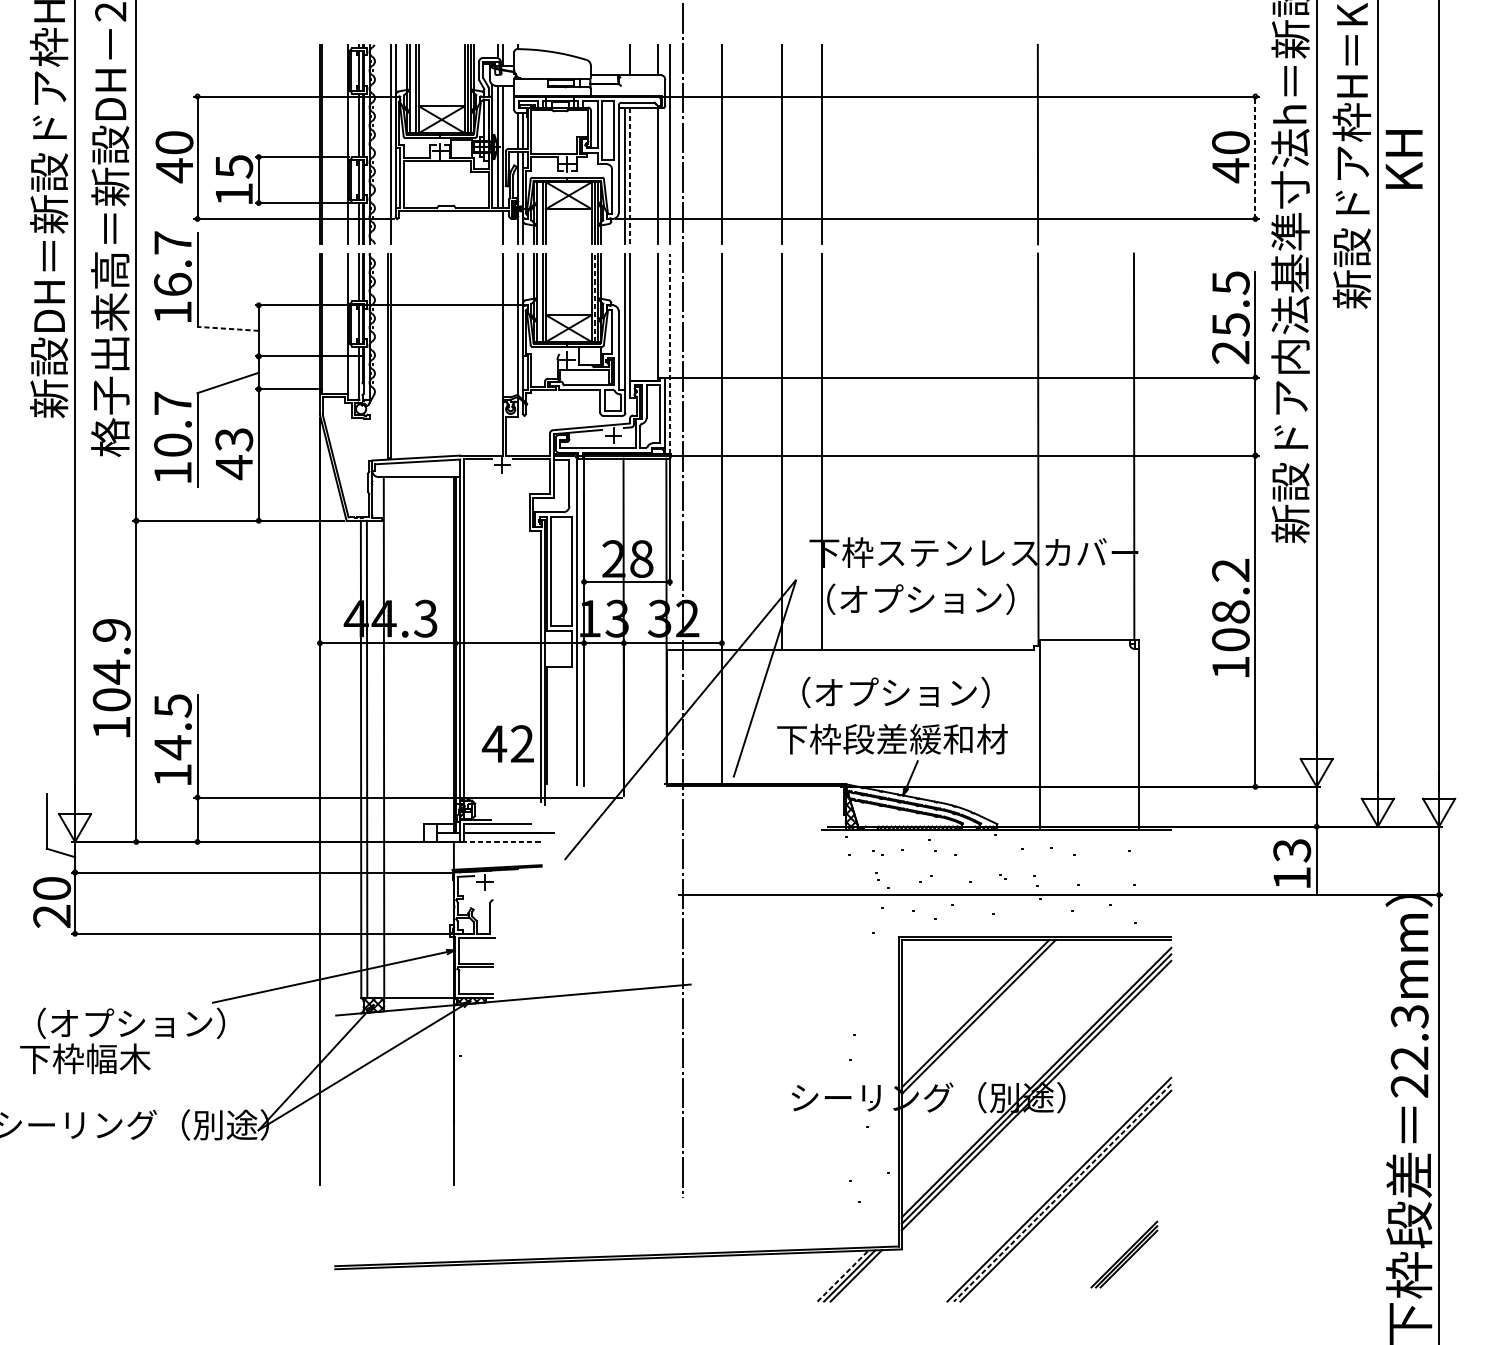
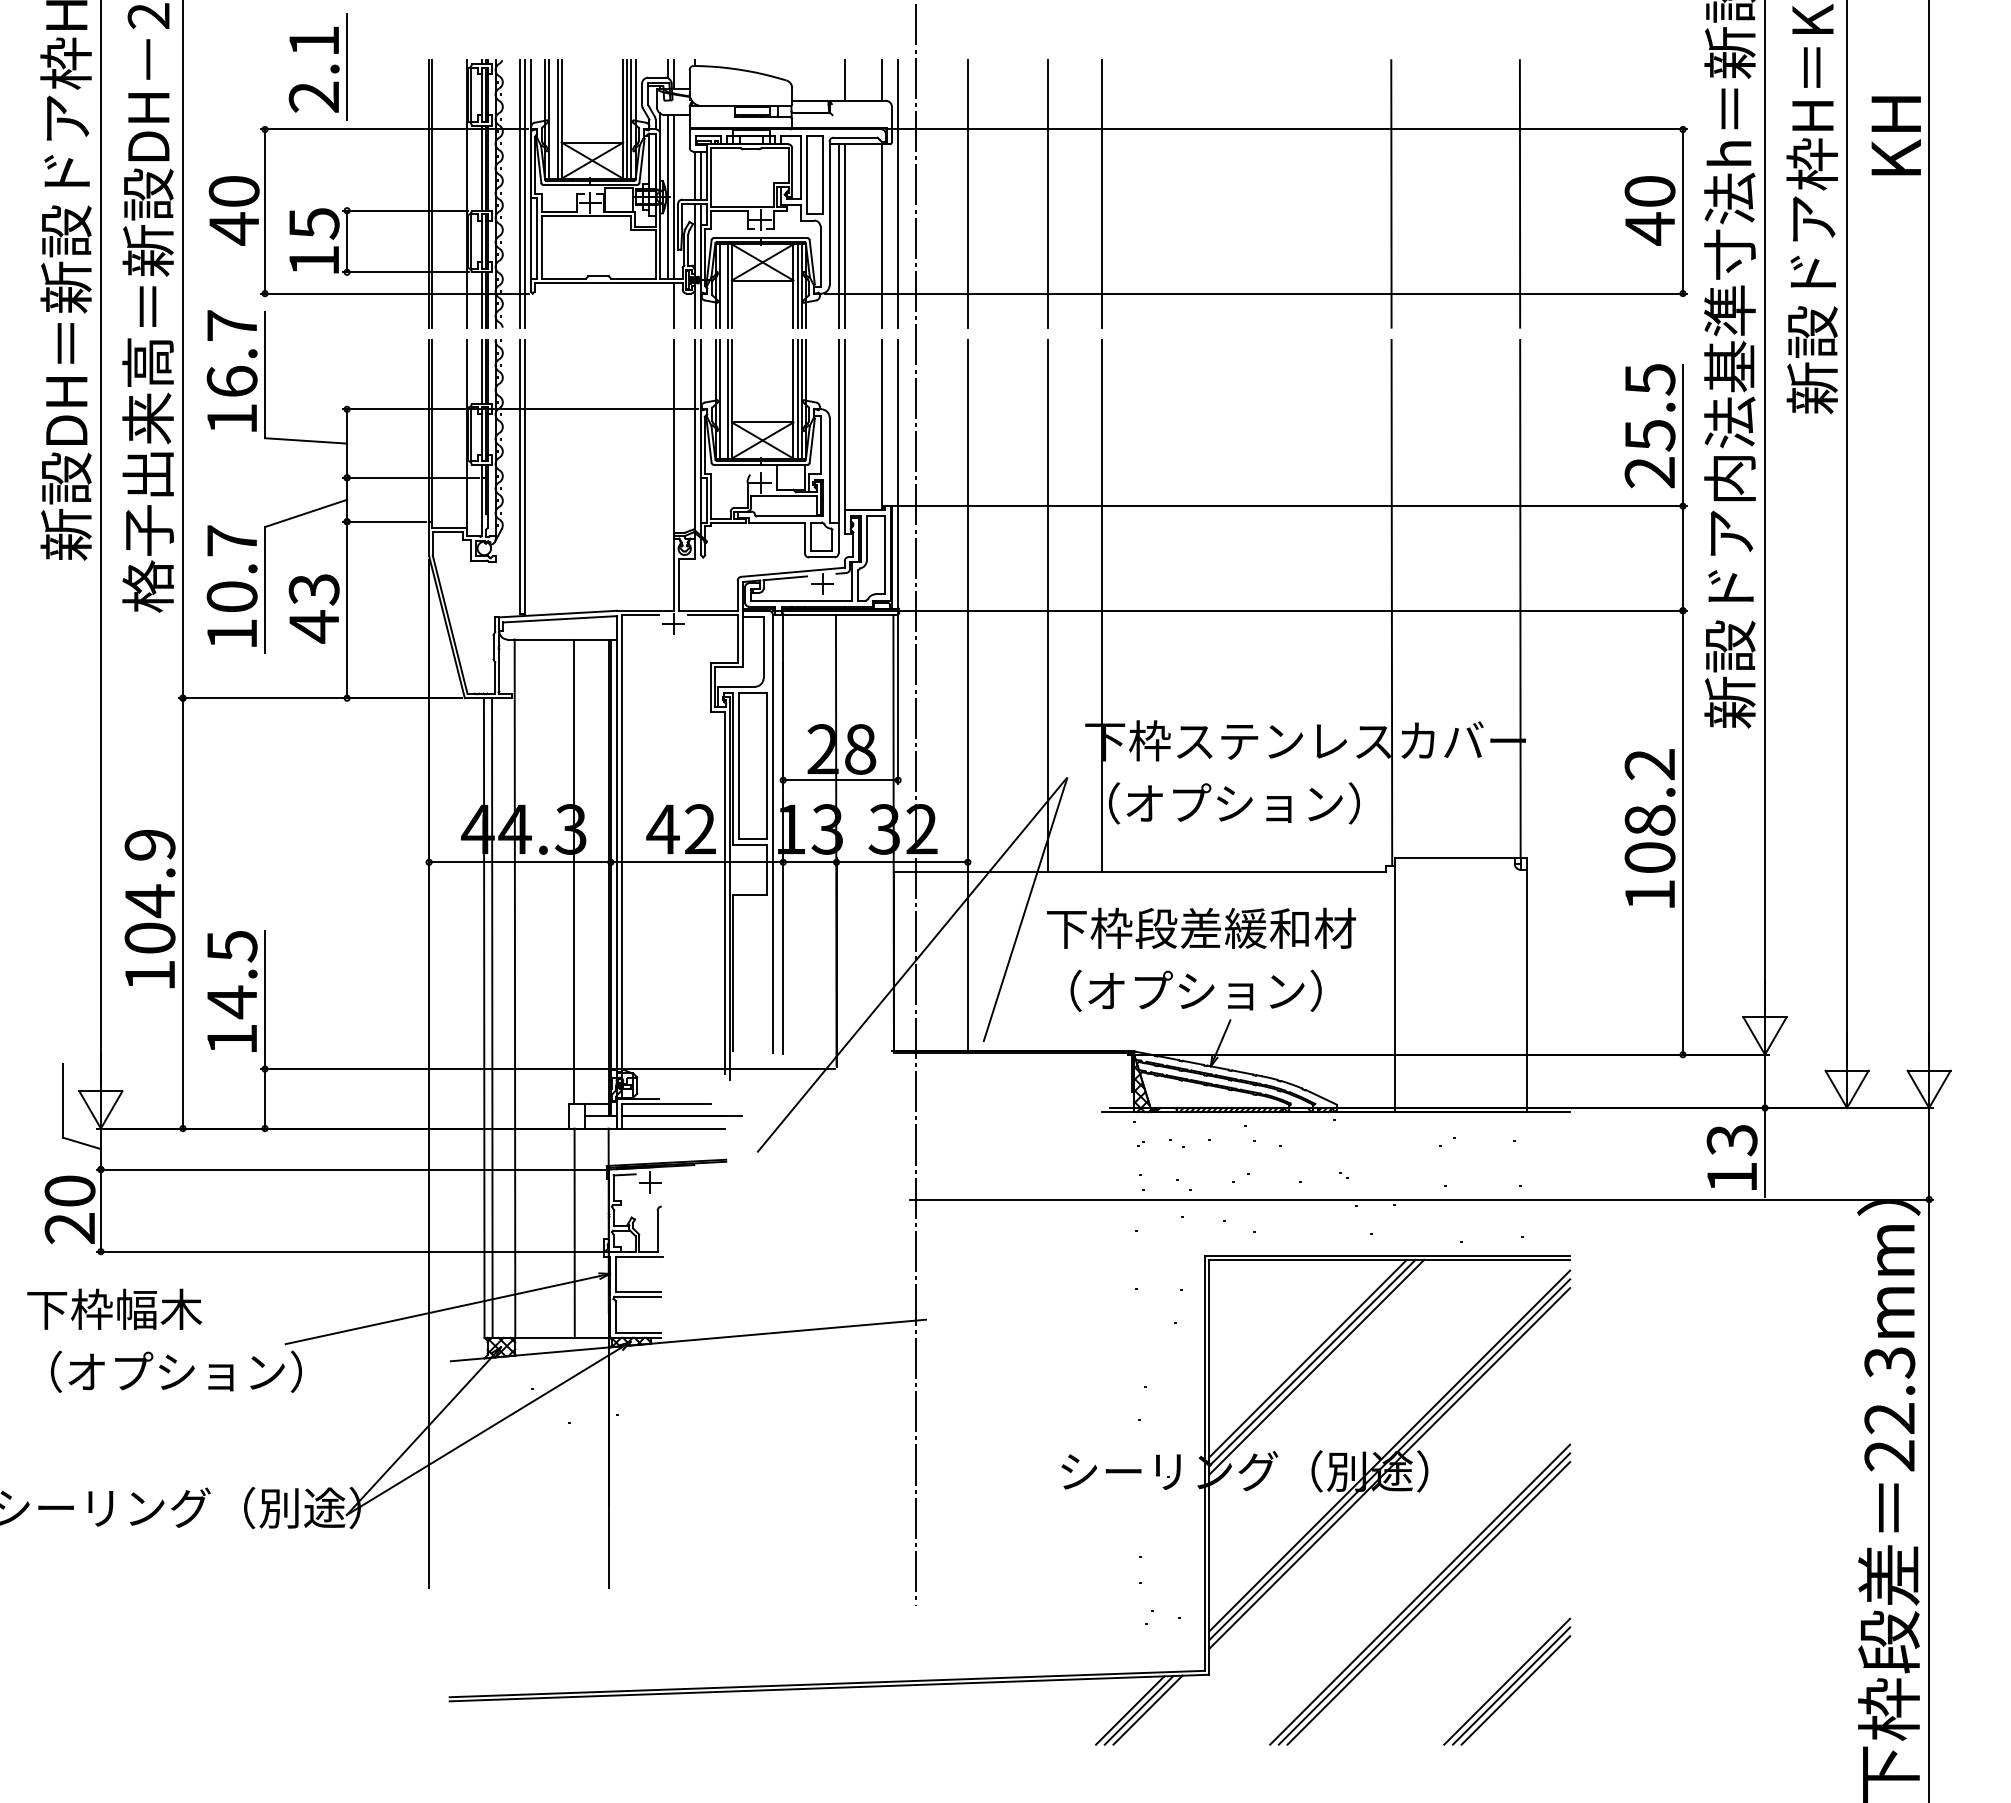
part: (246, 50) -> (330, 67), added
line: (387, 144) -> (519, 193), added
line: (1133, 144) -> (1519, 193), added
line: (1255, 157) -> (1682, 211), dashed -> solid
text: (1403, 159) -> (1895, 135), moved
line: (629, 175) -> (844, 235), dashed -> solid
line: (594, 297) -> (797, 398), dashed -> solid
line: (227, 328) -> (305, 440), dashed -> solid
line: (670, 353) -> (898, 473), dashed -> solid
line: (427, 650) -> (573, 871), added
text: (896, 692) -> (1201, 928), （オプション） -> 下枠段差緩和材
text: (892, 738) -> (1196, 990), 下枠段差緩和材 -> （オプション）
text: (507, 743) -> (680, 828), moved
line: (500, 841) -> (671, 1128), dashed -> solid
line: (428, 919) -> (574, 1232), added
line: (982, 1020) -> (1316, 1367), added
text: (85, 1058) -> (114, 1308), moved
line: (1062, 1193) -> (1424, 1599), dashed -> solid
part: (1124, 1254) -> (1507, 1681), size x1.43
line: (843, 1276) -> (1130, 1710), dashed -> solid

